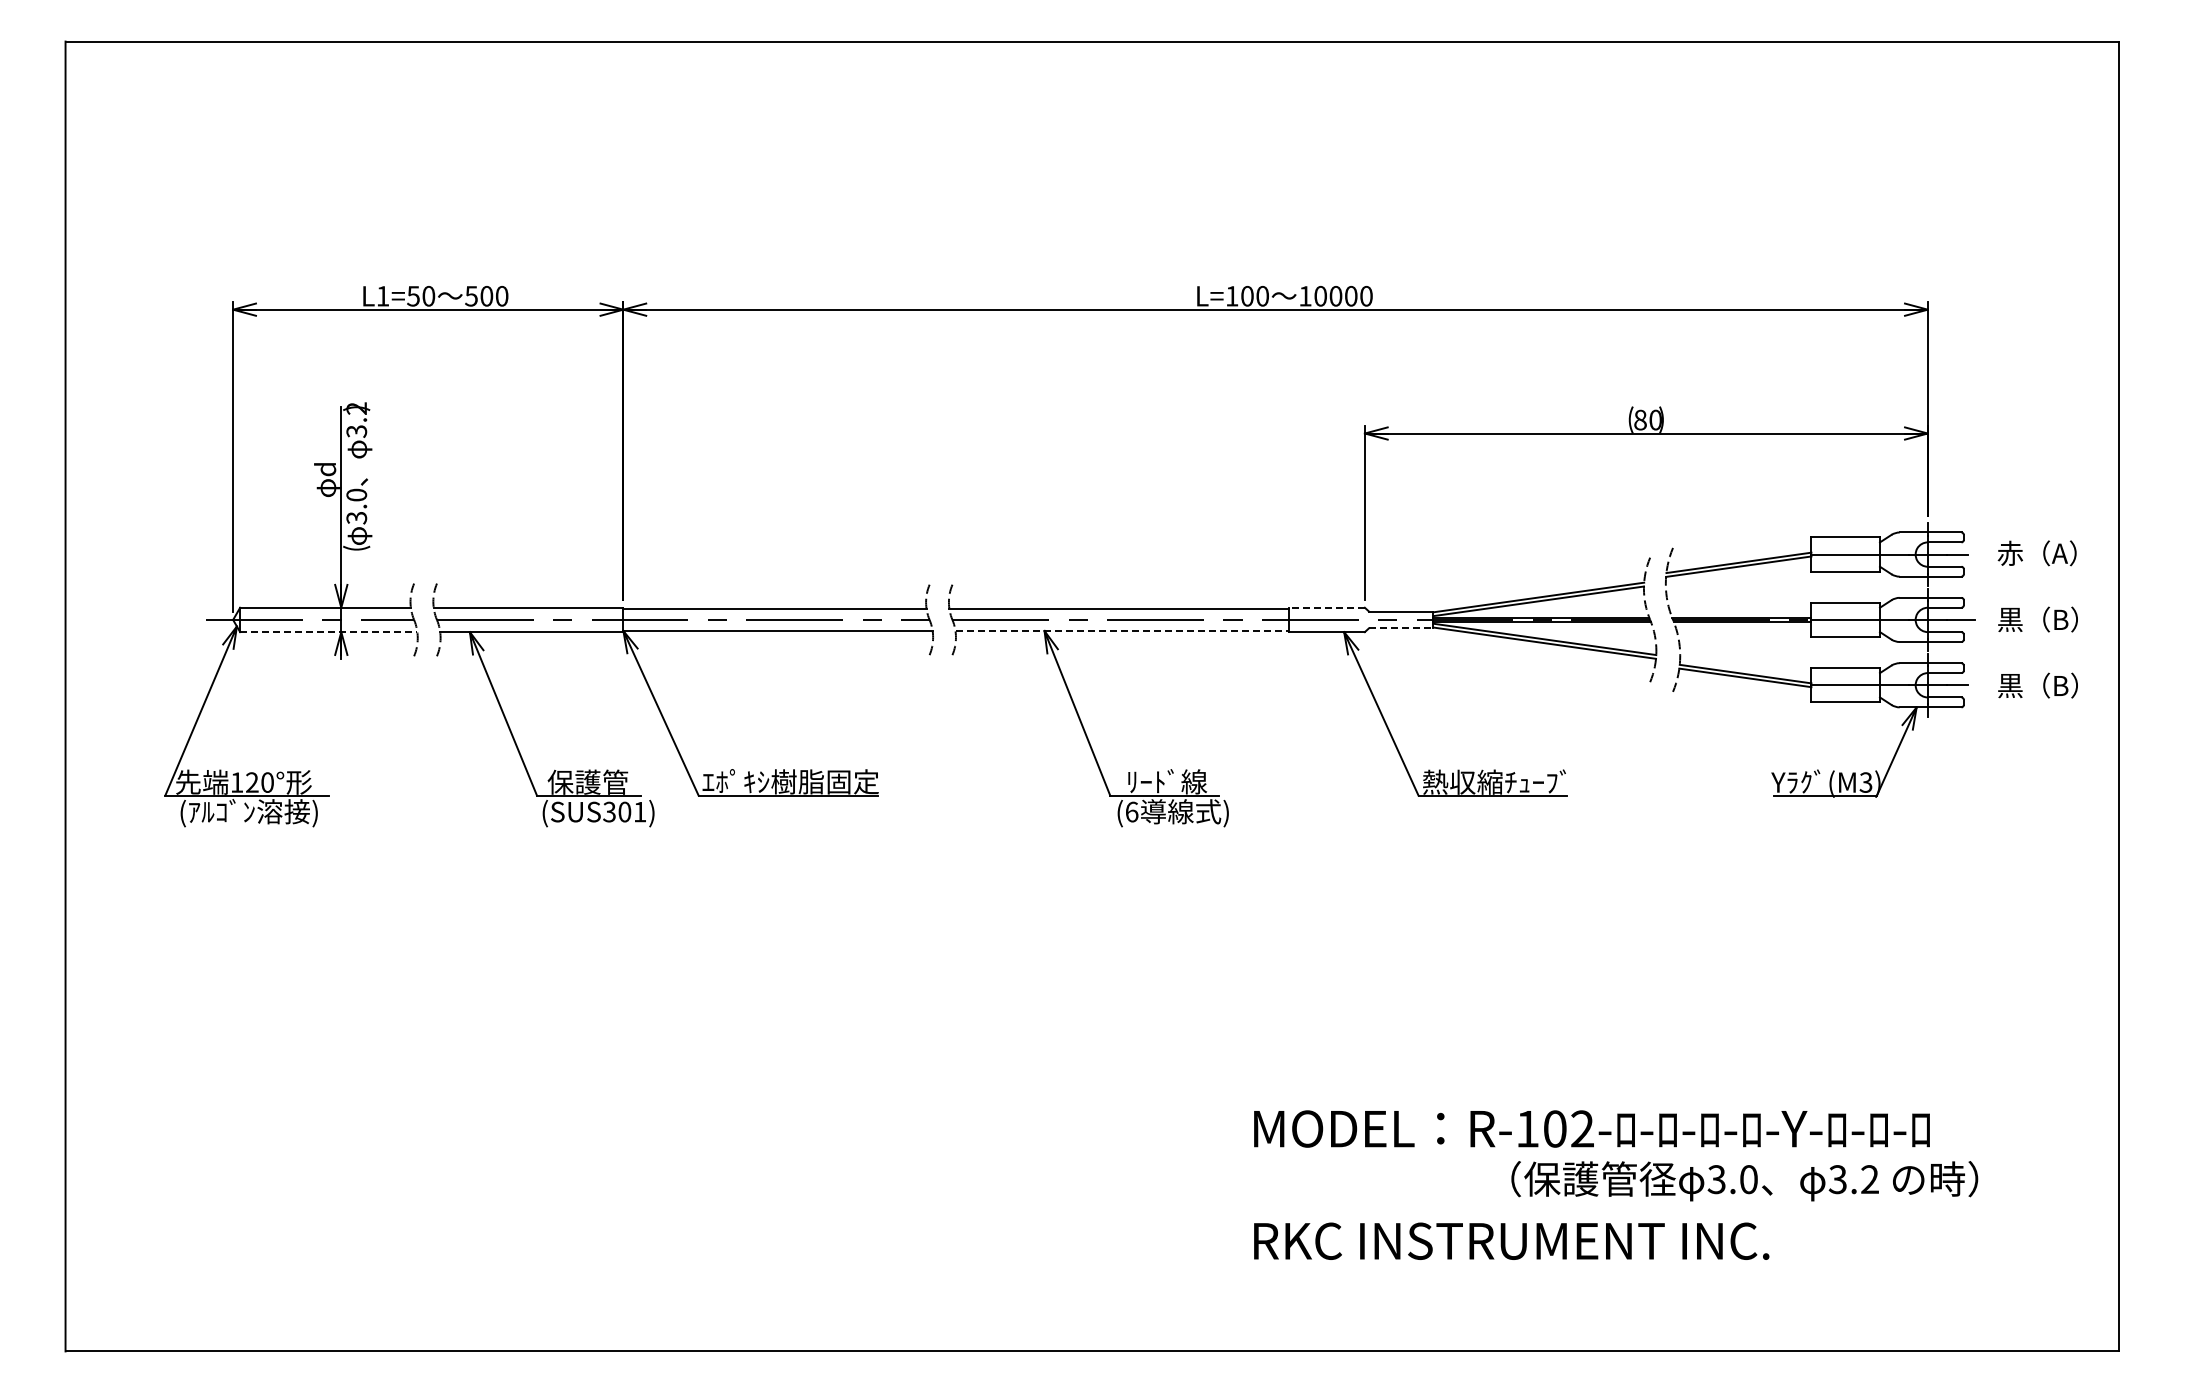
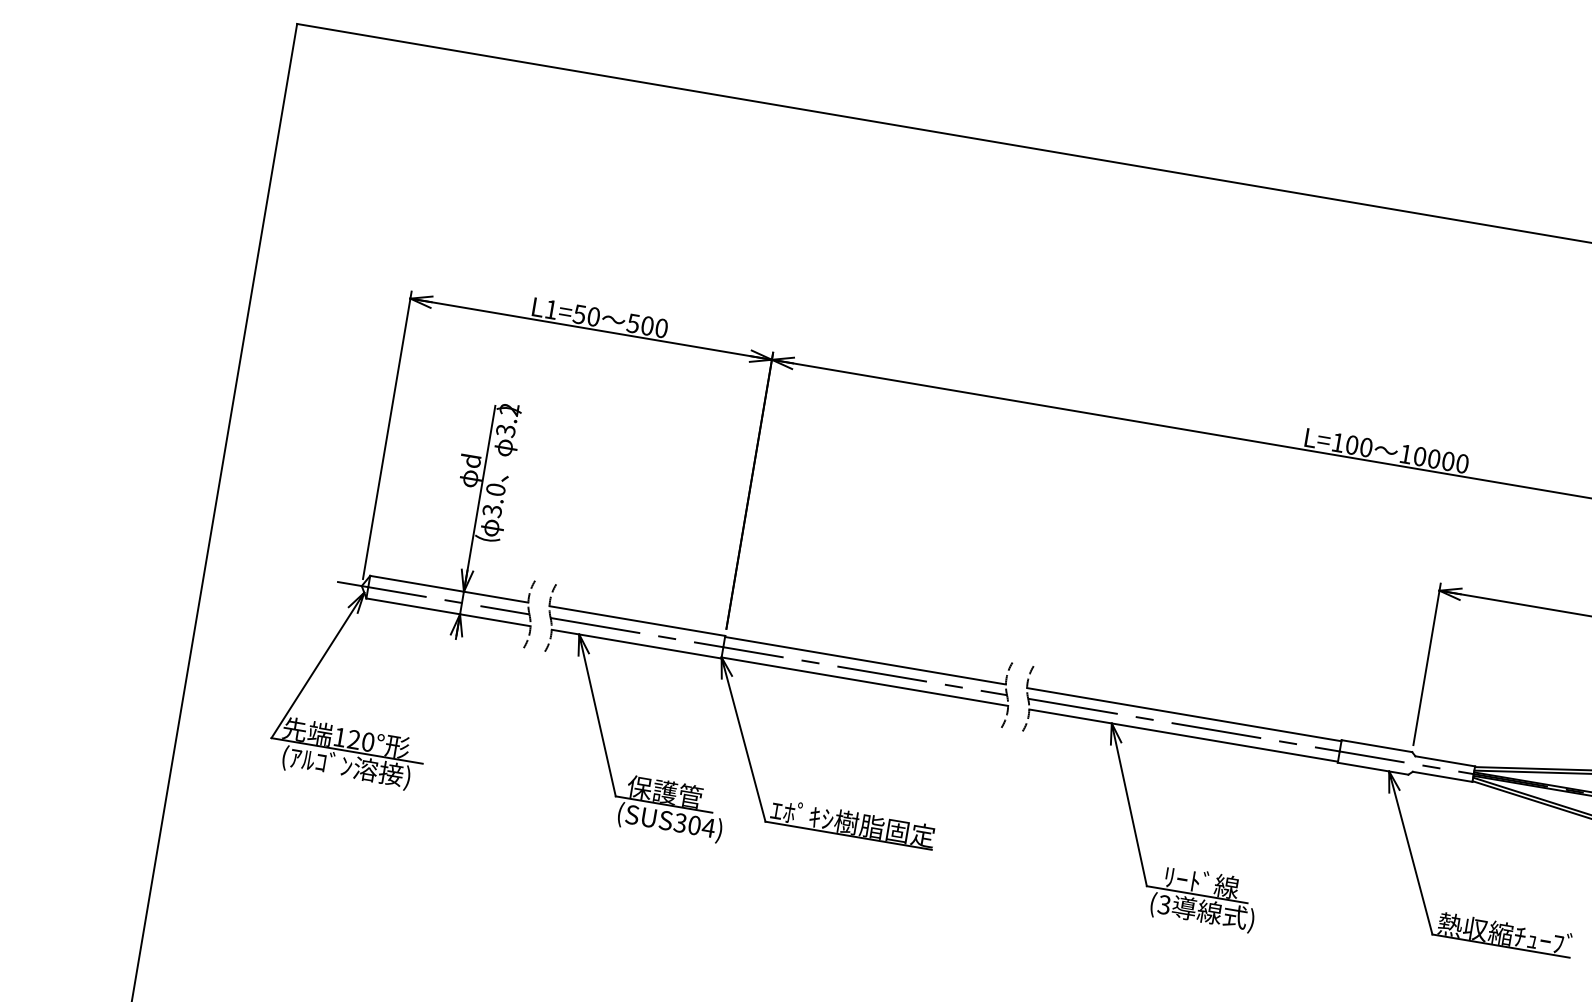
line: (1326, 607) -> (1376, 745), dashed -> solid
line: (1401, 628) -> (1442, 777), dashed -> solid
line: (1122, 630) -> (1184, 735), dashed -> solid
line: (328, 632) -> (448, 612), dashed -> solid
text: (1131, 811) -> (1164, 904), (6 -> (3
text: (639, 812) -> (708, 828), (SUS301) -> (SUS304)

